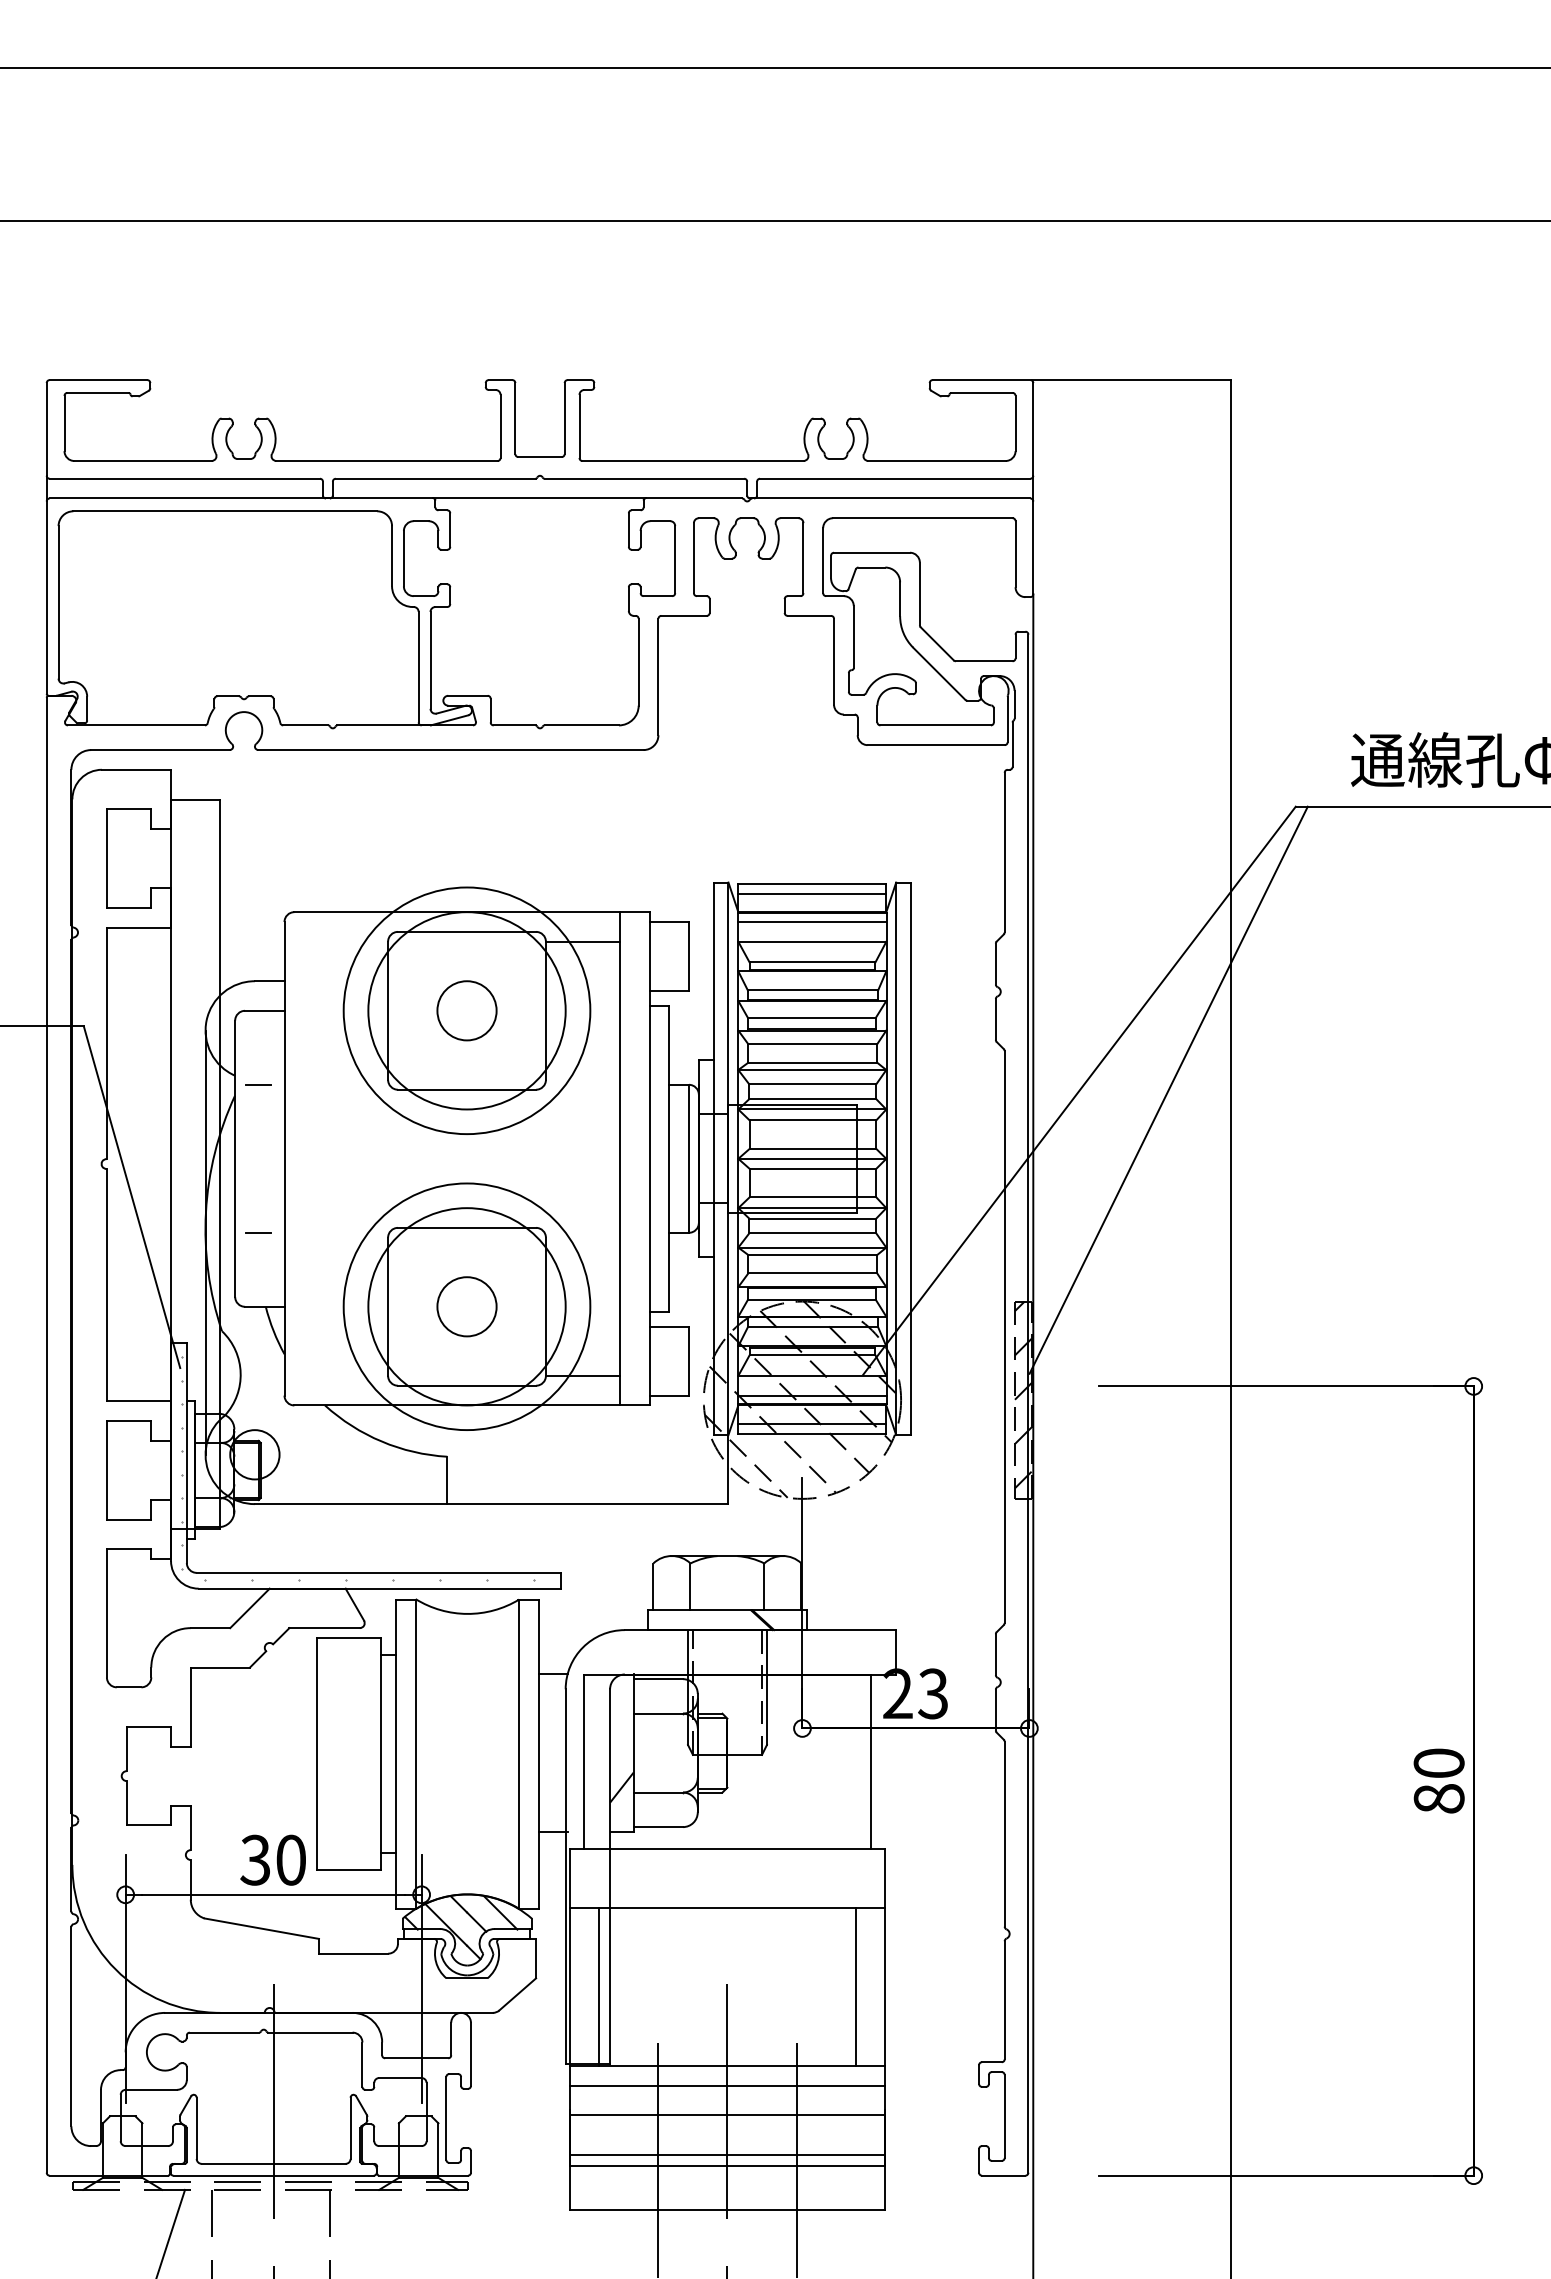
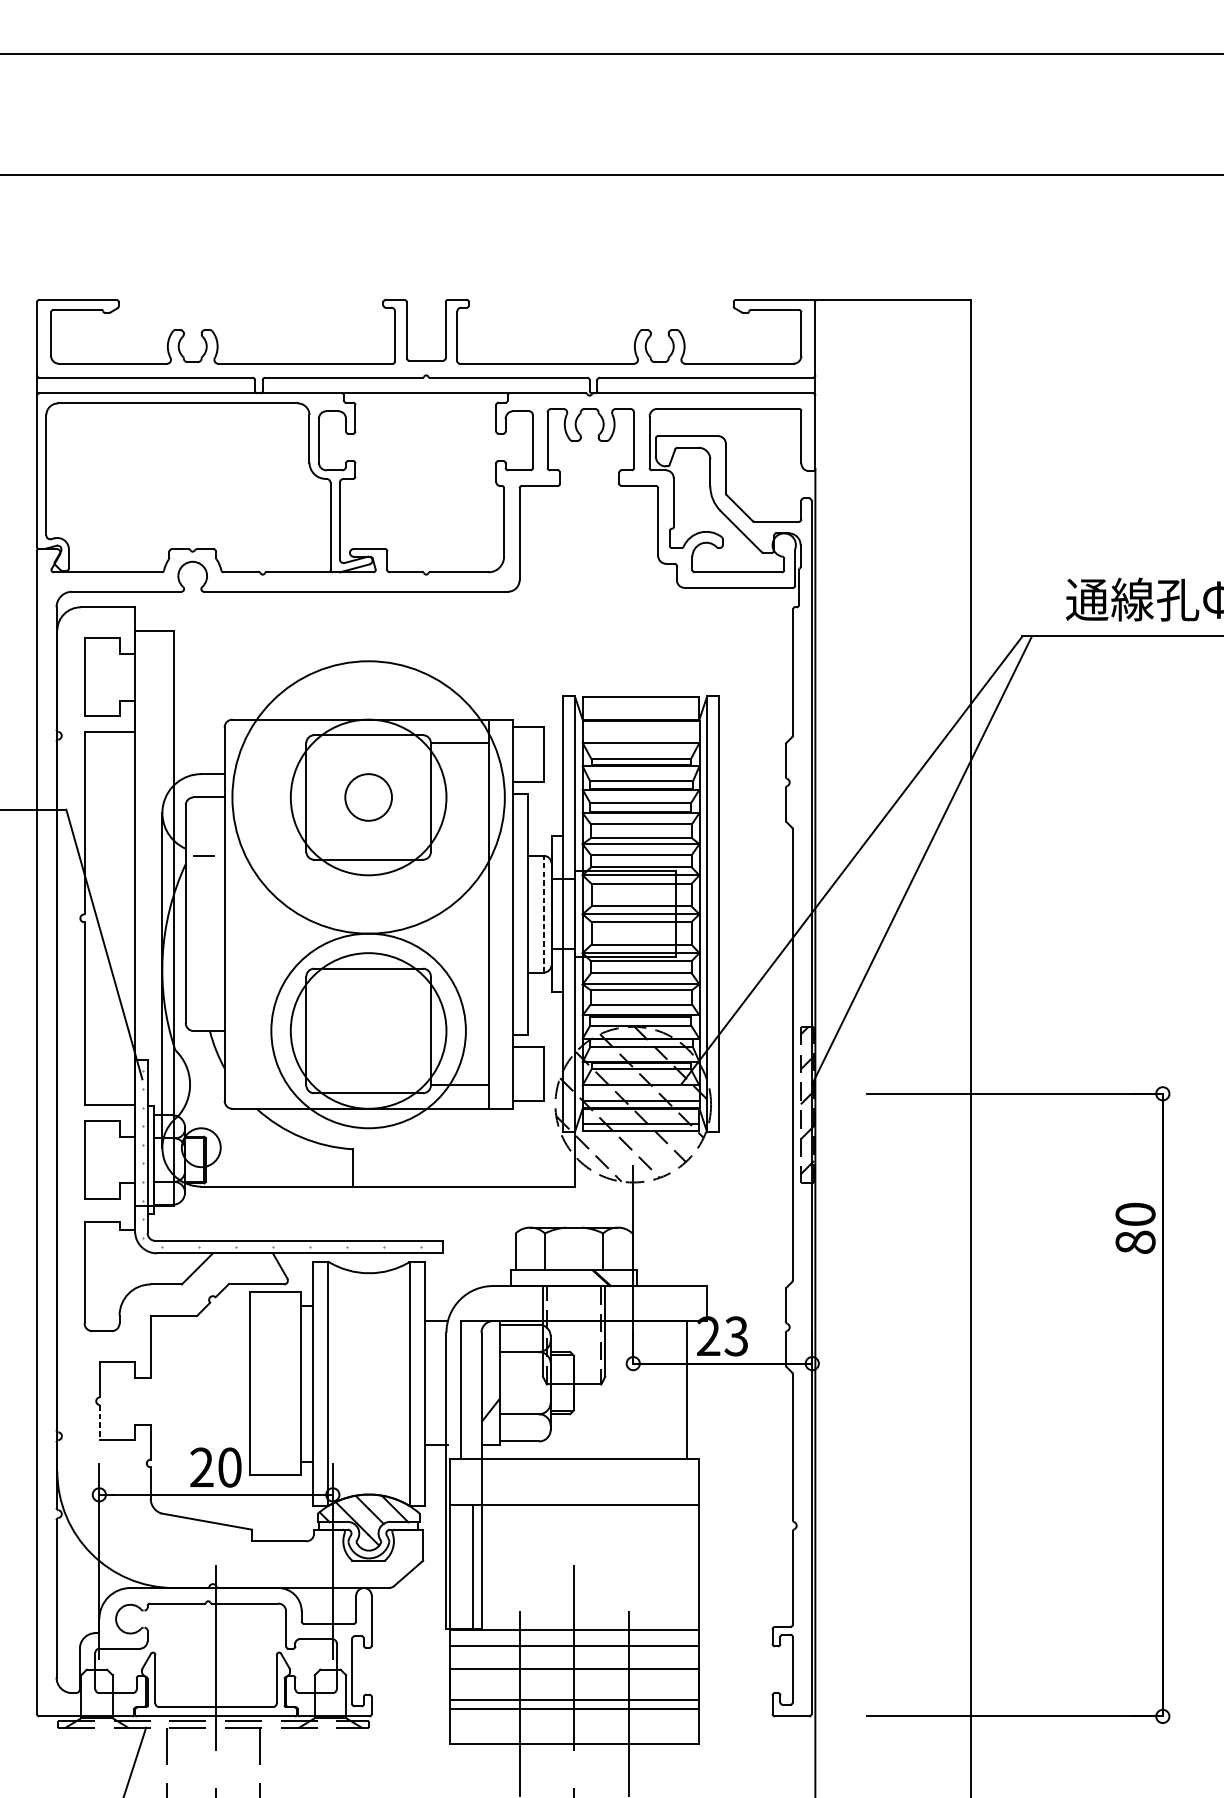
line: (812, 893) -> (641, 704), removed
line: (812, 922) -> (641, 727), removed
circle: (466, 1010) -> (368, 797), size x1.4
line: (689, 1158) -> (544, 913), solid -> dashed
line: (258, 1232) -> (204, 972), removed
circle: (466, 1306) -> (368, 1030), removed
text: (1438, 1780) -> (1135, 1227), moved
line: (126, 1803) -> (100, 1422), solid -> dashed
text: (255, 1860) -> (201, 1467), 30 -> 20
line: (855, 1987) -> (675, 1567), removed

